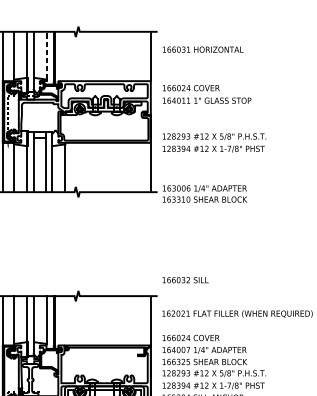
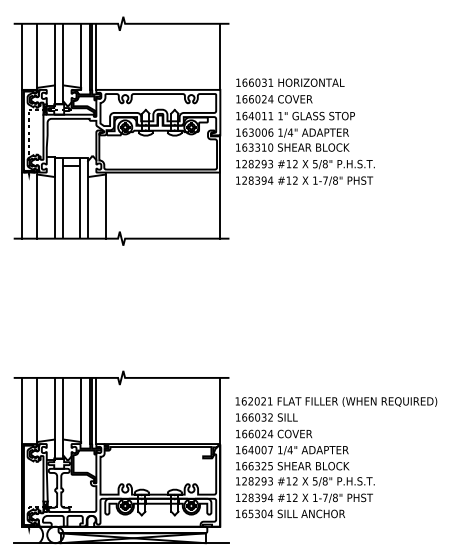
text: (203, 49) -> (290, 82), moved
line: (47, 55) -> (81, 55), dashed -> solid
line: (58, 56) -> (96, 56), added
text: (204, 193) -> (292, 139), moved
text: (185, 280) -> (266, 417), moved
line: (58, 320) -> (96, 410), added

